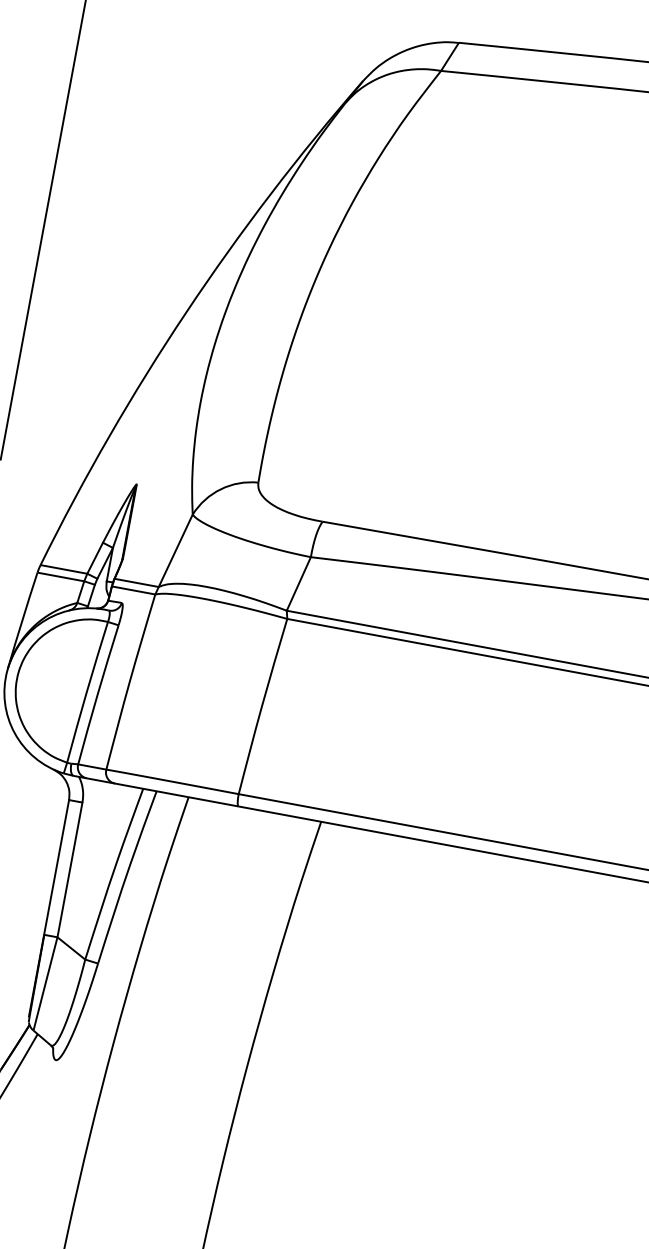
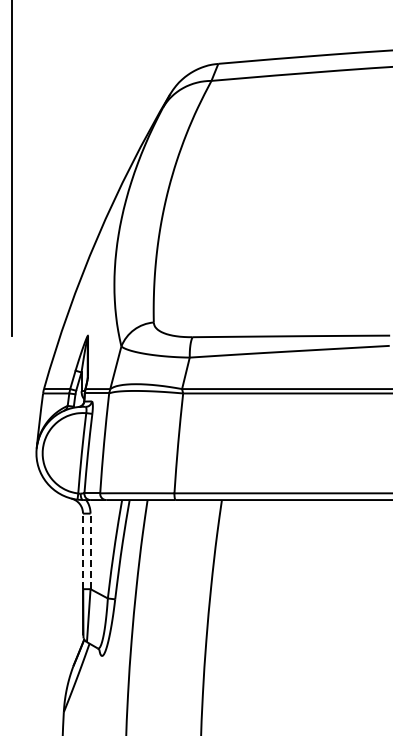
line: (57, 867) -> (83, 551), solid -> dashed
line: (69, 870) -> (90, 551), solid -> dashed

